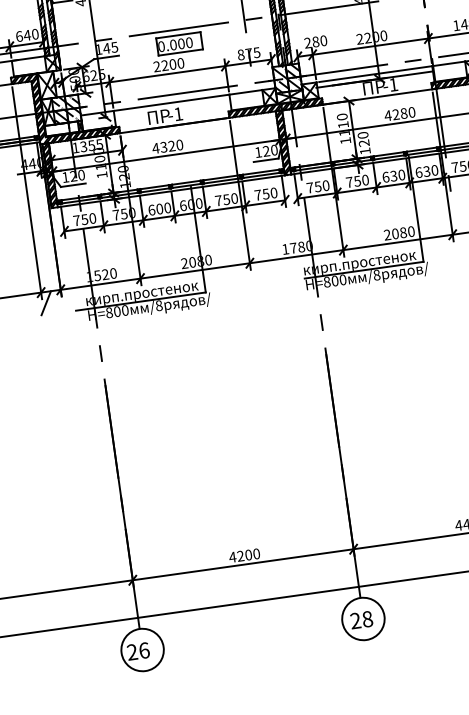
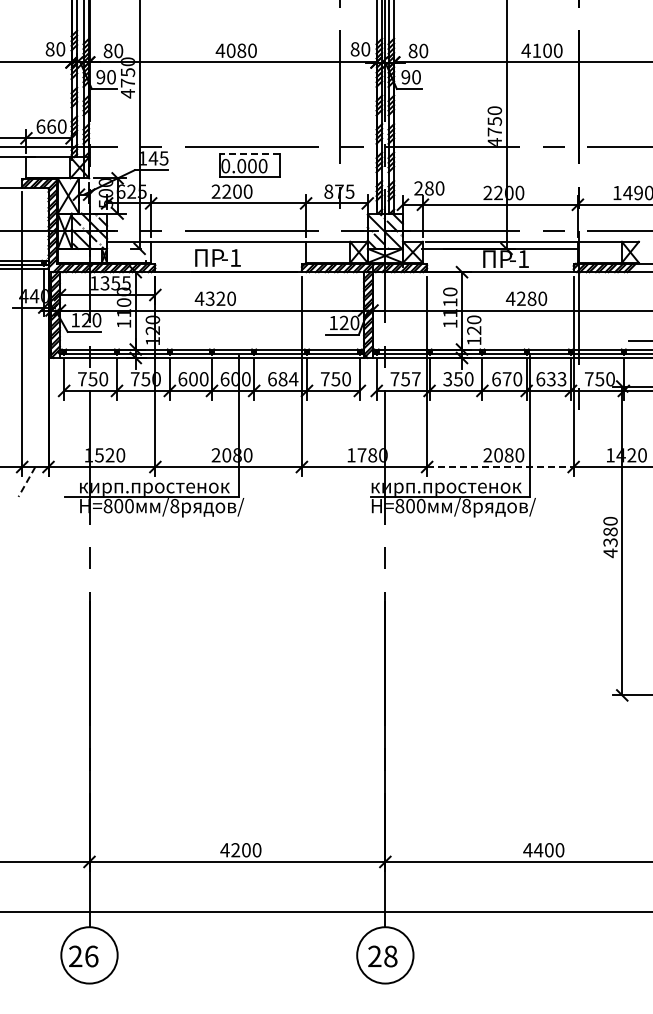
text: (27, 35) -> (51, 126), 640 -> 660
line: (178, 35) -> (250, 154), solid -> dashed
text: (434, 170) -> (561, 379), 630 -> 633
text: (393, 176) -> (506, 379), 630 -> 670
text: (349, 182) -> (447, 379), 750 -> 350
text: (326, 185) -> (416, 379), 750 -> 757
text: (227, 199) -> (283, 379), 750 -> 684
line: (398, 242) -> (500, 467), solid -> dashed
line: (45, 303) -> (26, 482), solid -> dashed

